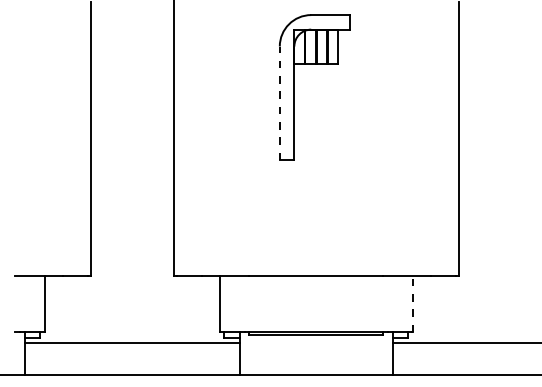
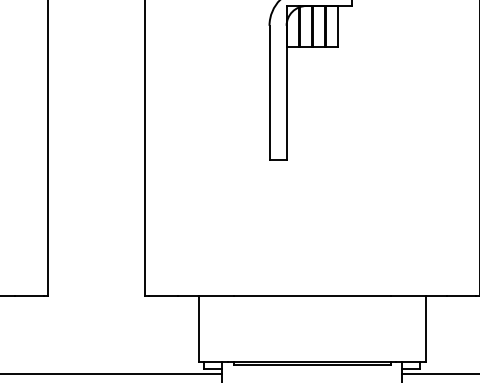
line: (279, 103) -> (269, 92), dashed -> solid
line: (412, 304) -> (425, 328), dashed -> solid

